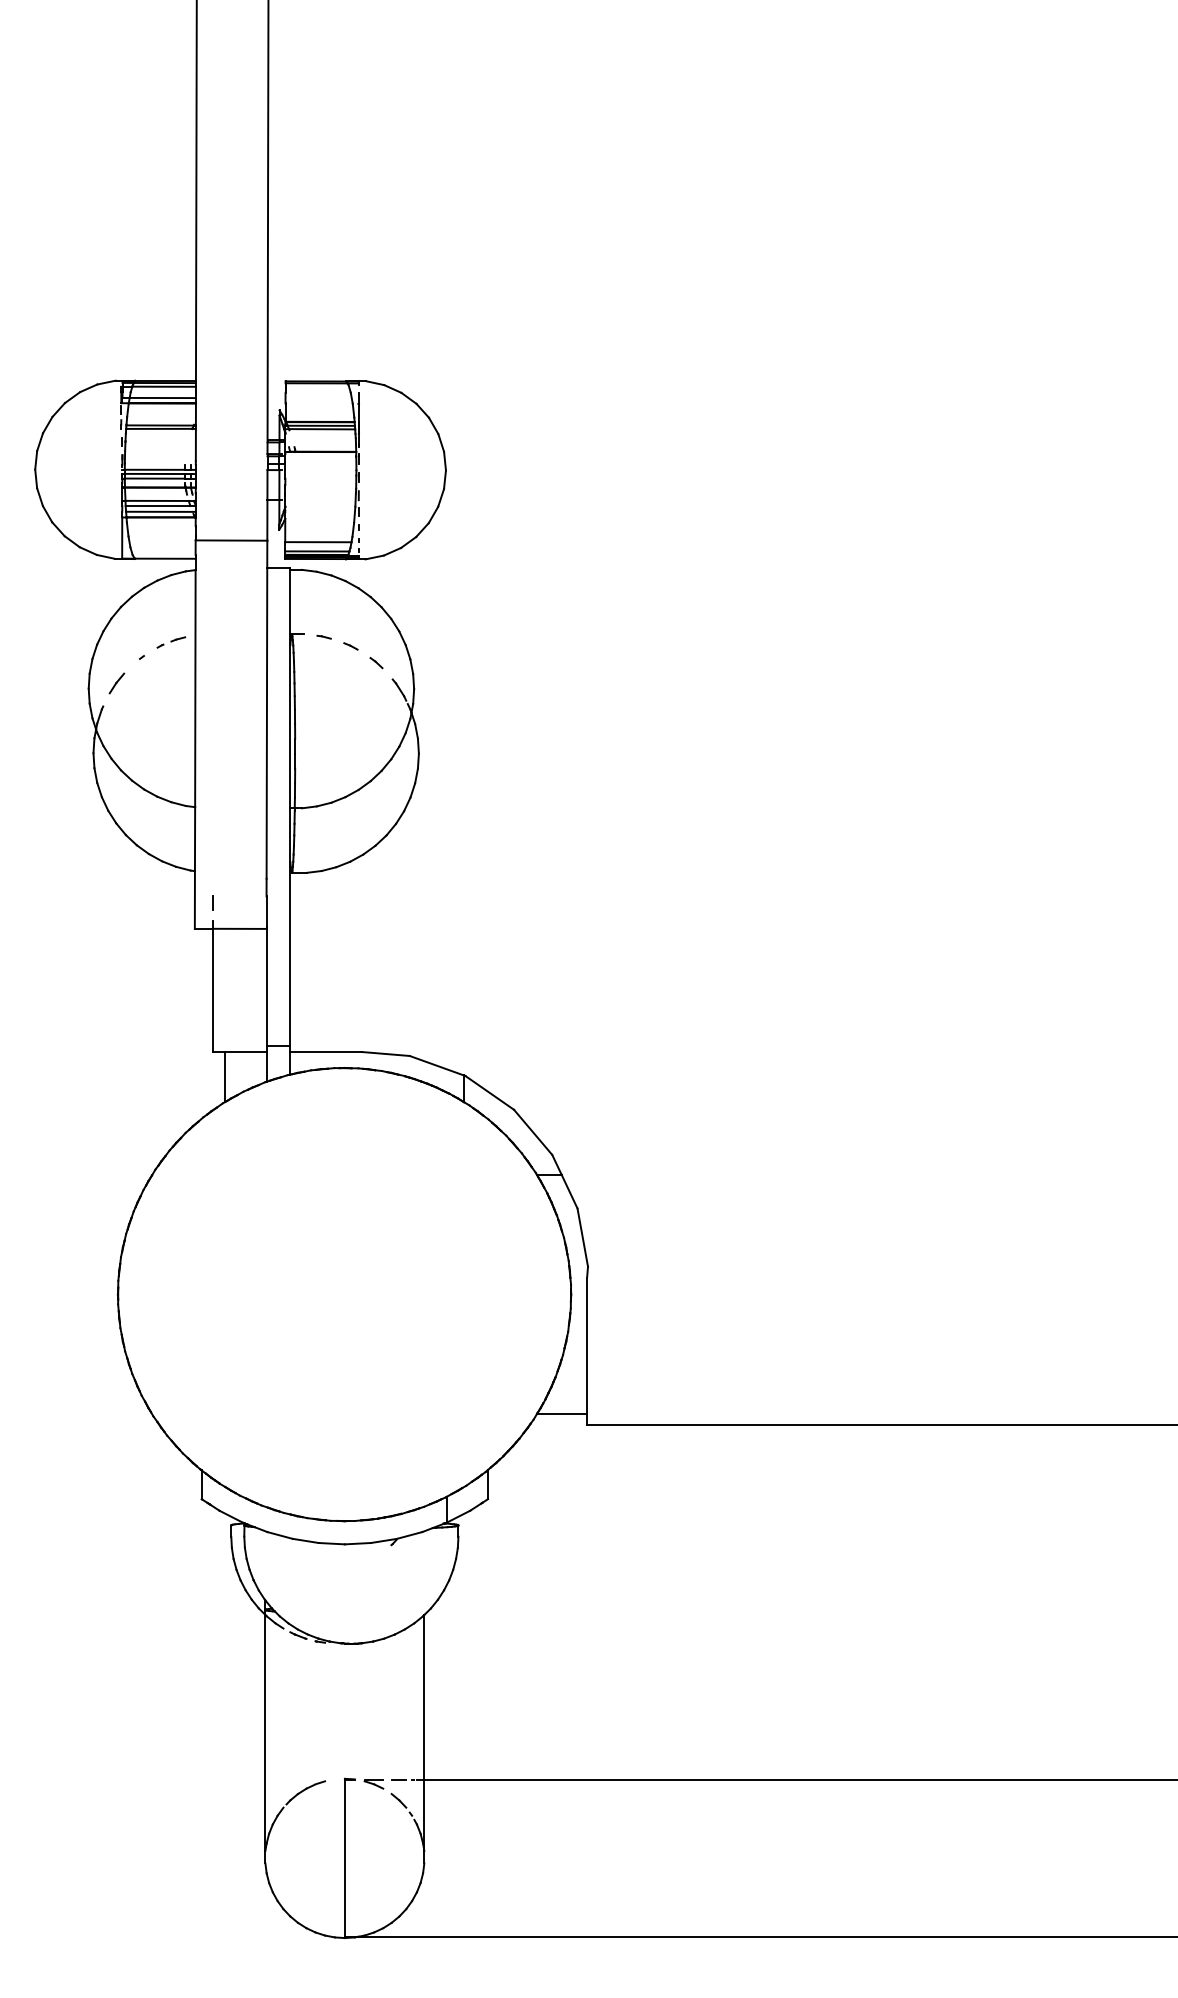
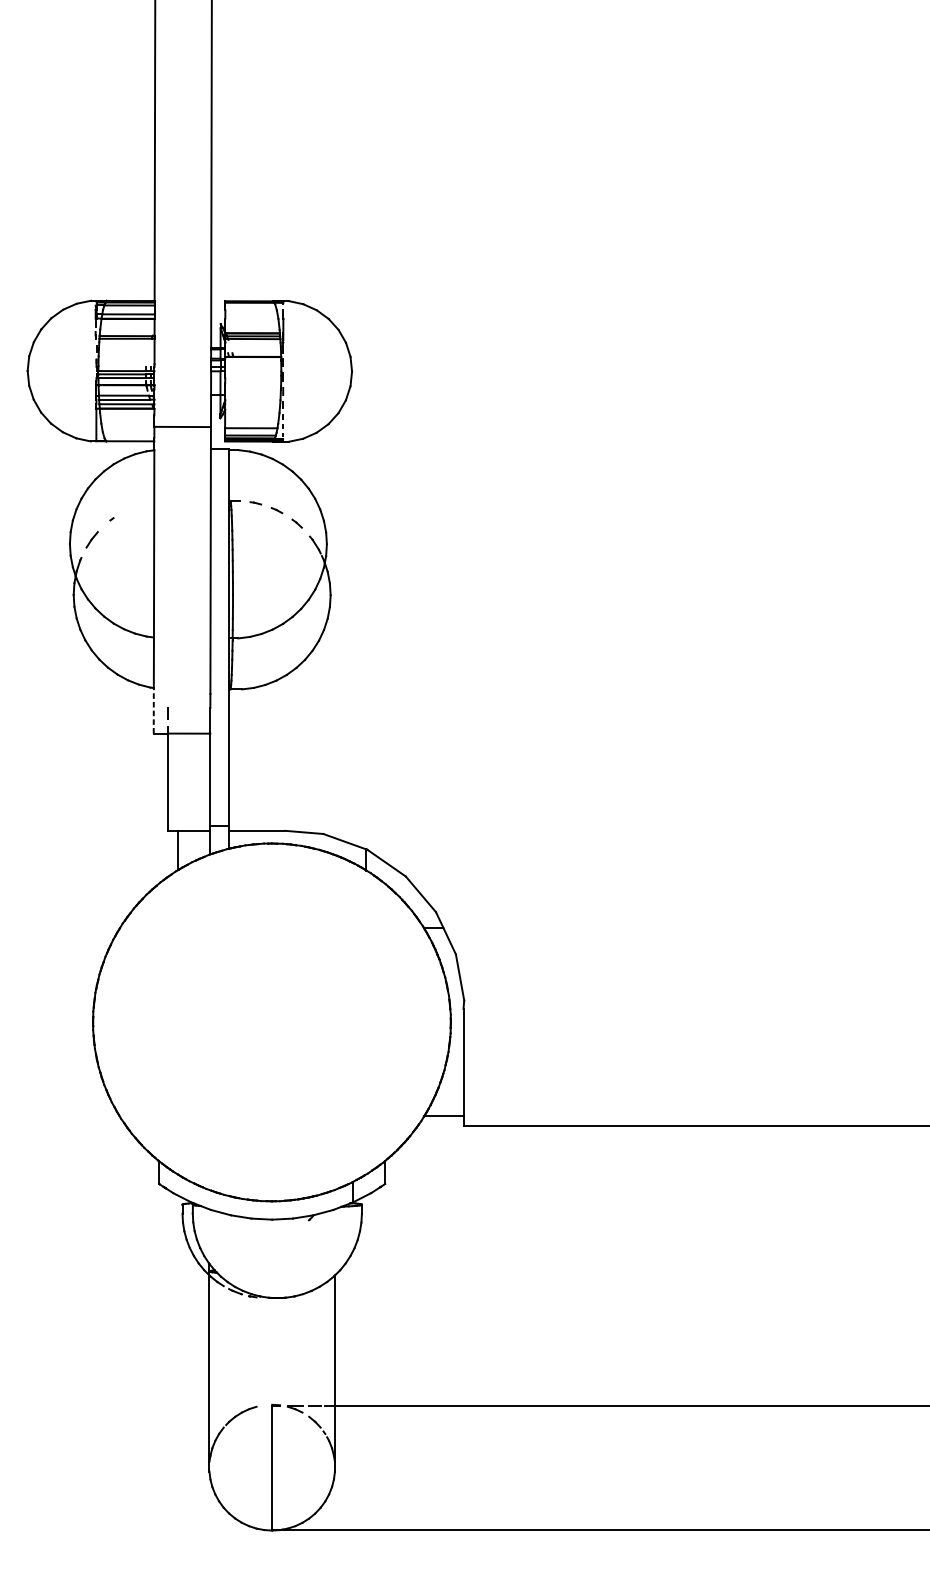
part: (171, 642) -> (135, 507), removed
line: (194, 899) -> (153, 710), solid -> dashed

